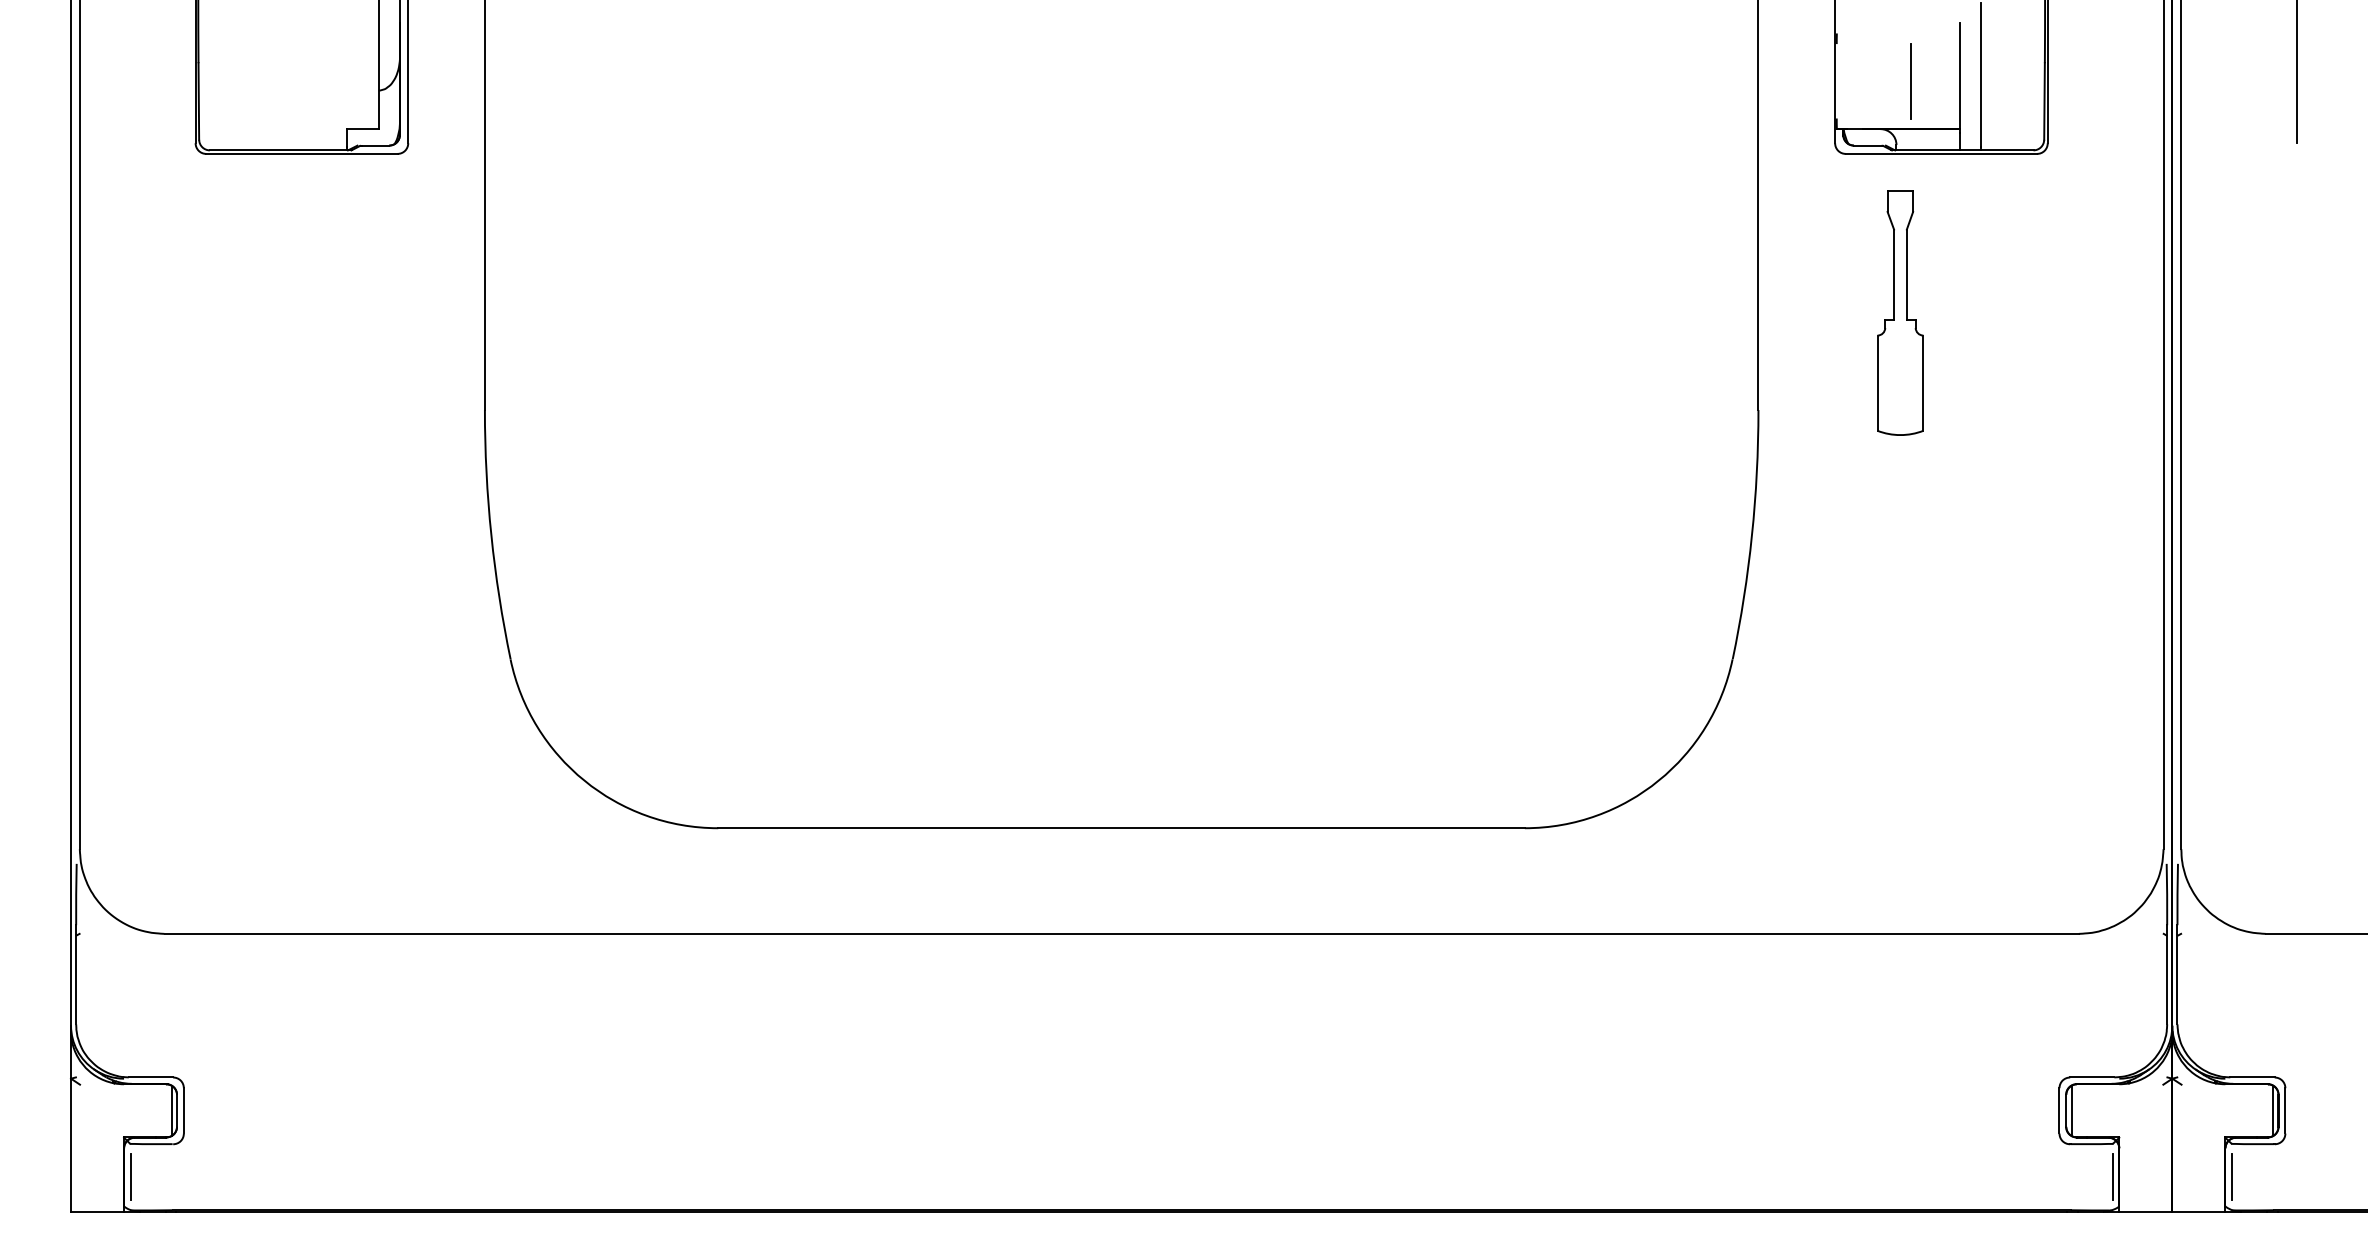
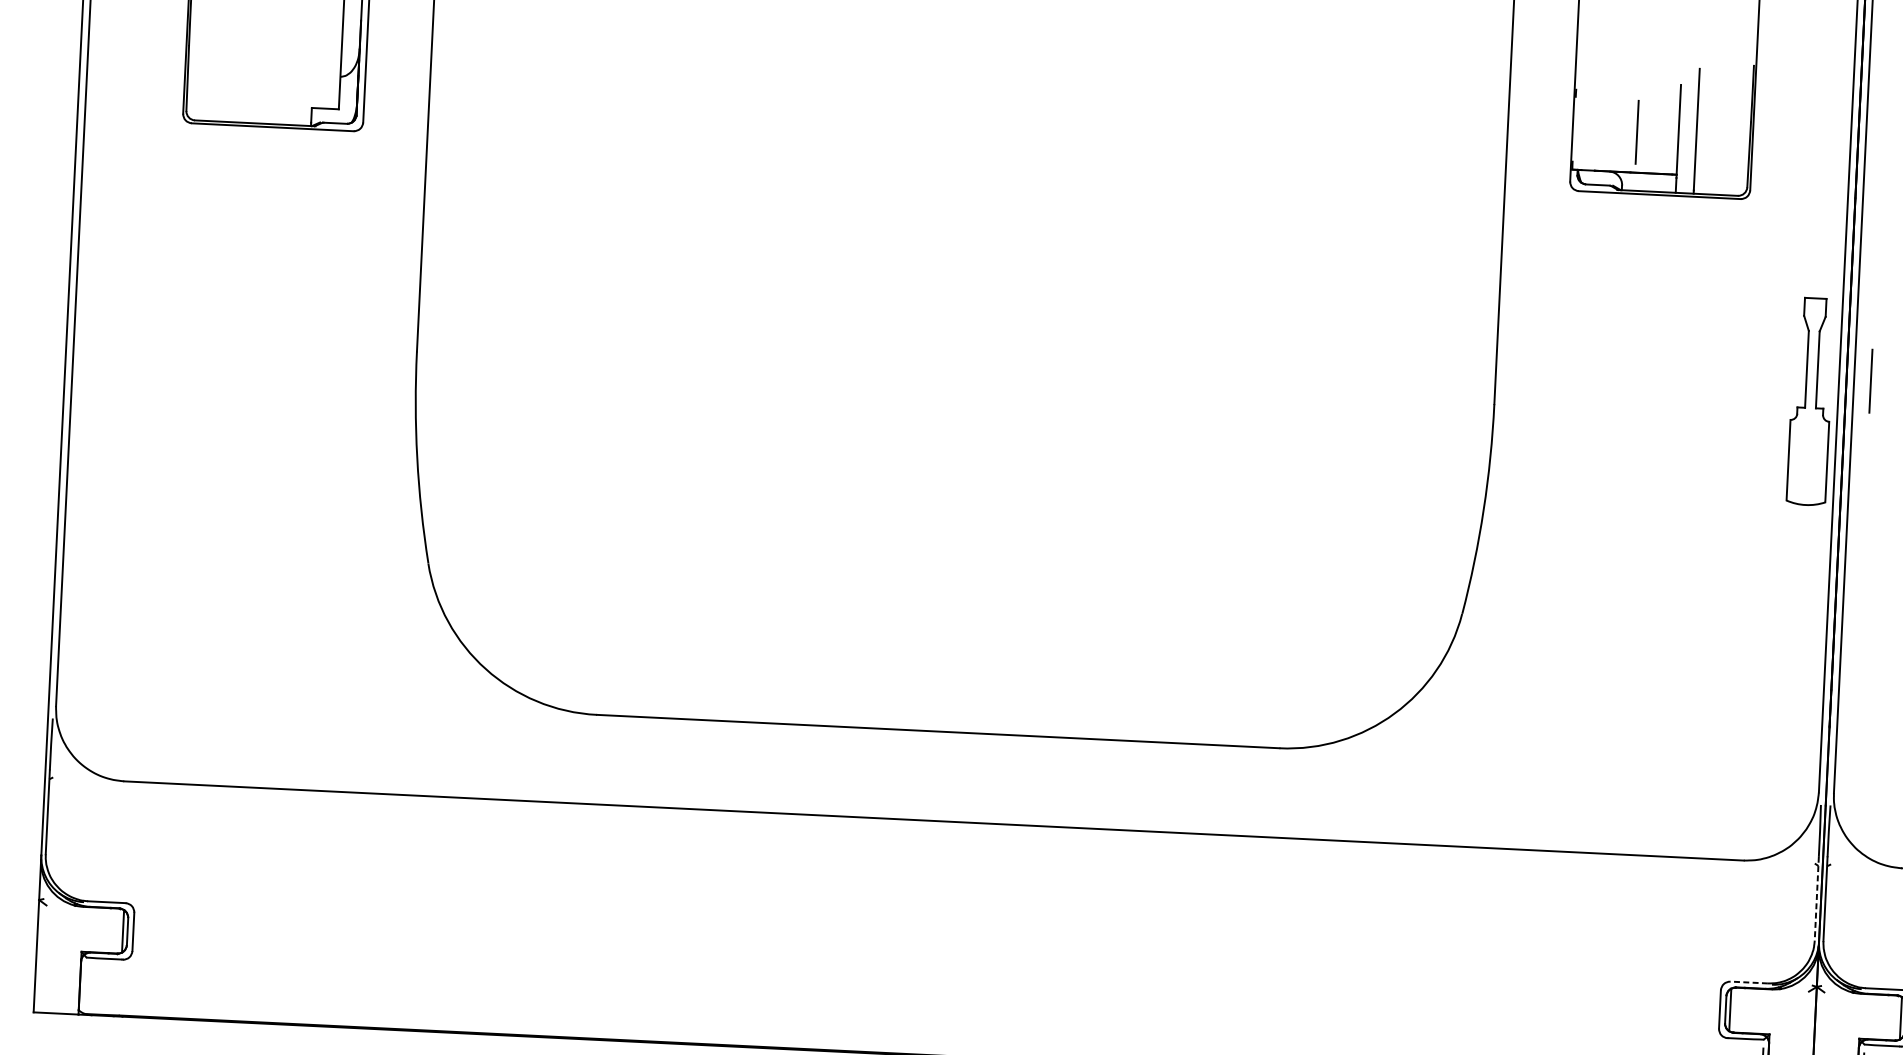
part: (1900, 312) -> (1810, 401), moved
line: (2200, 361) -> (1870, 381), added
line: (2167, 974) -> (1817, 898), solid -> dashed
line: (2091, 1077) -> (1748, 982), solid -> dashed
line: (130, 1176) -> (85, 985), removed

